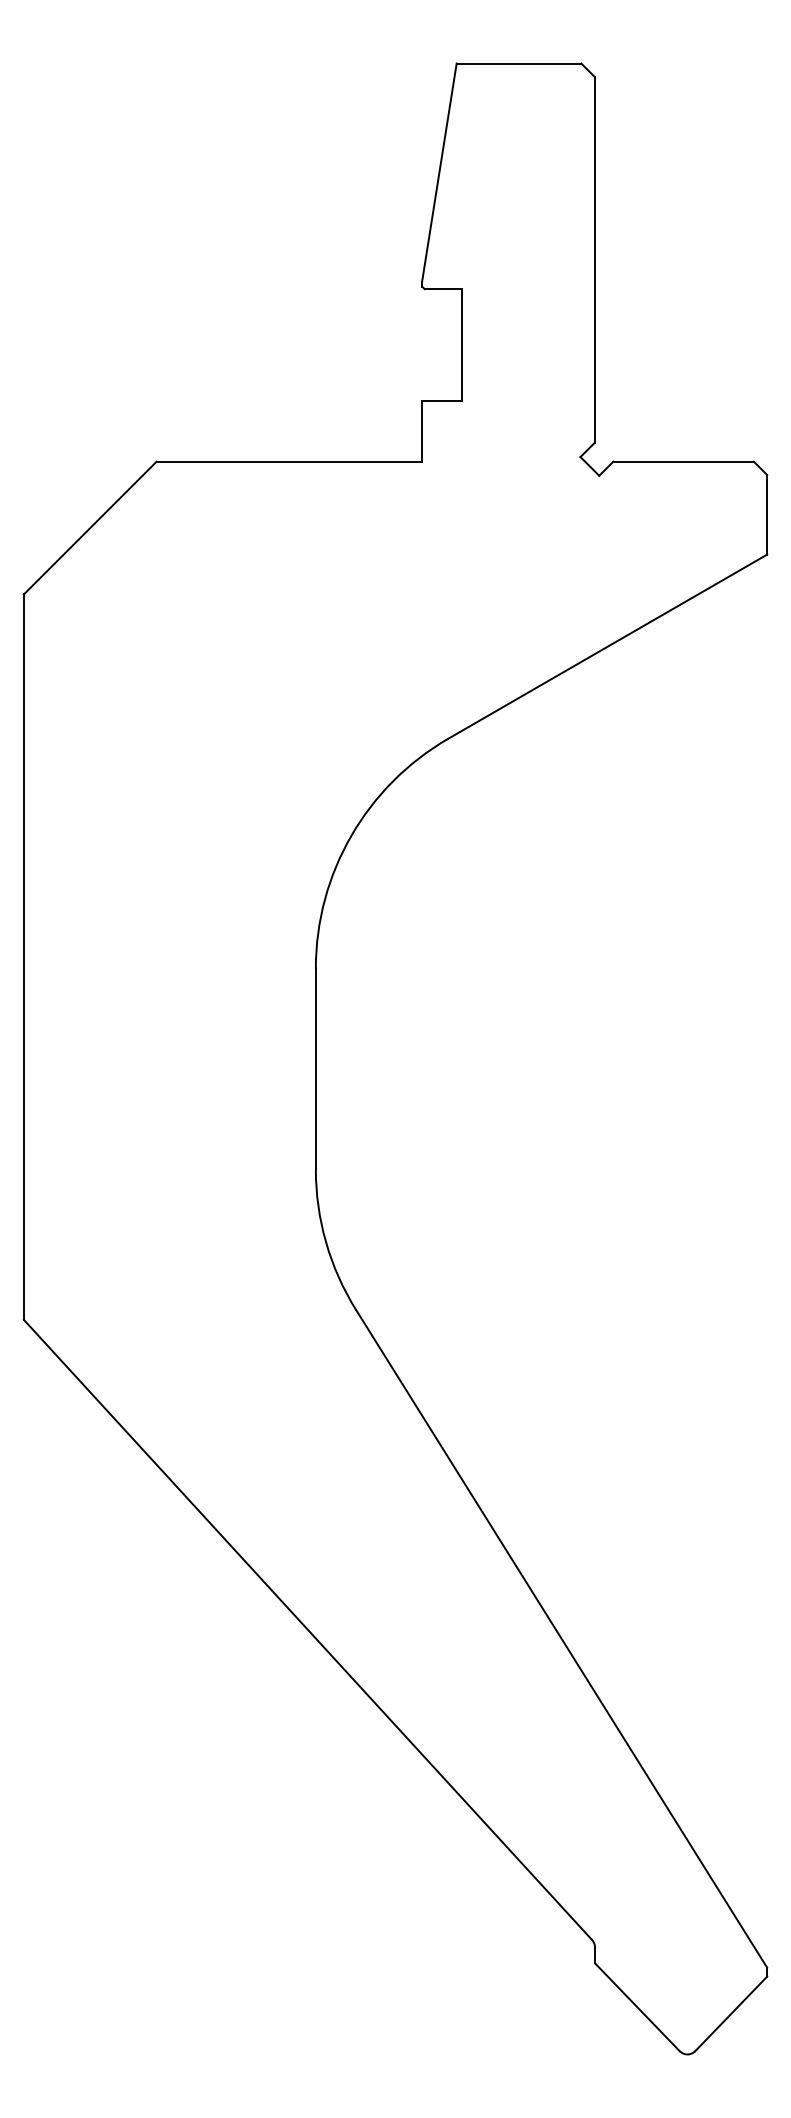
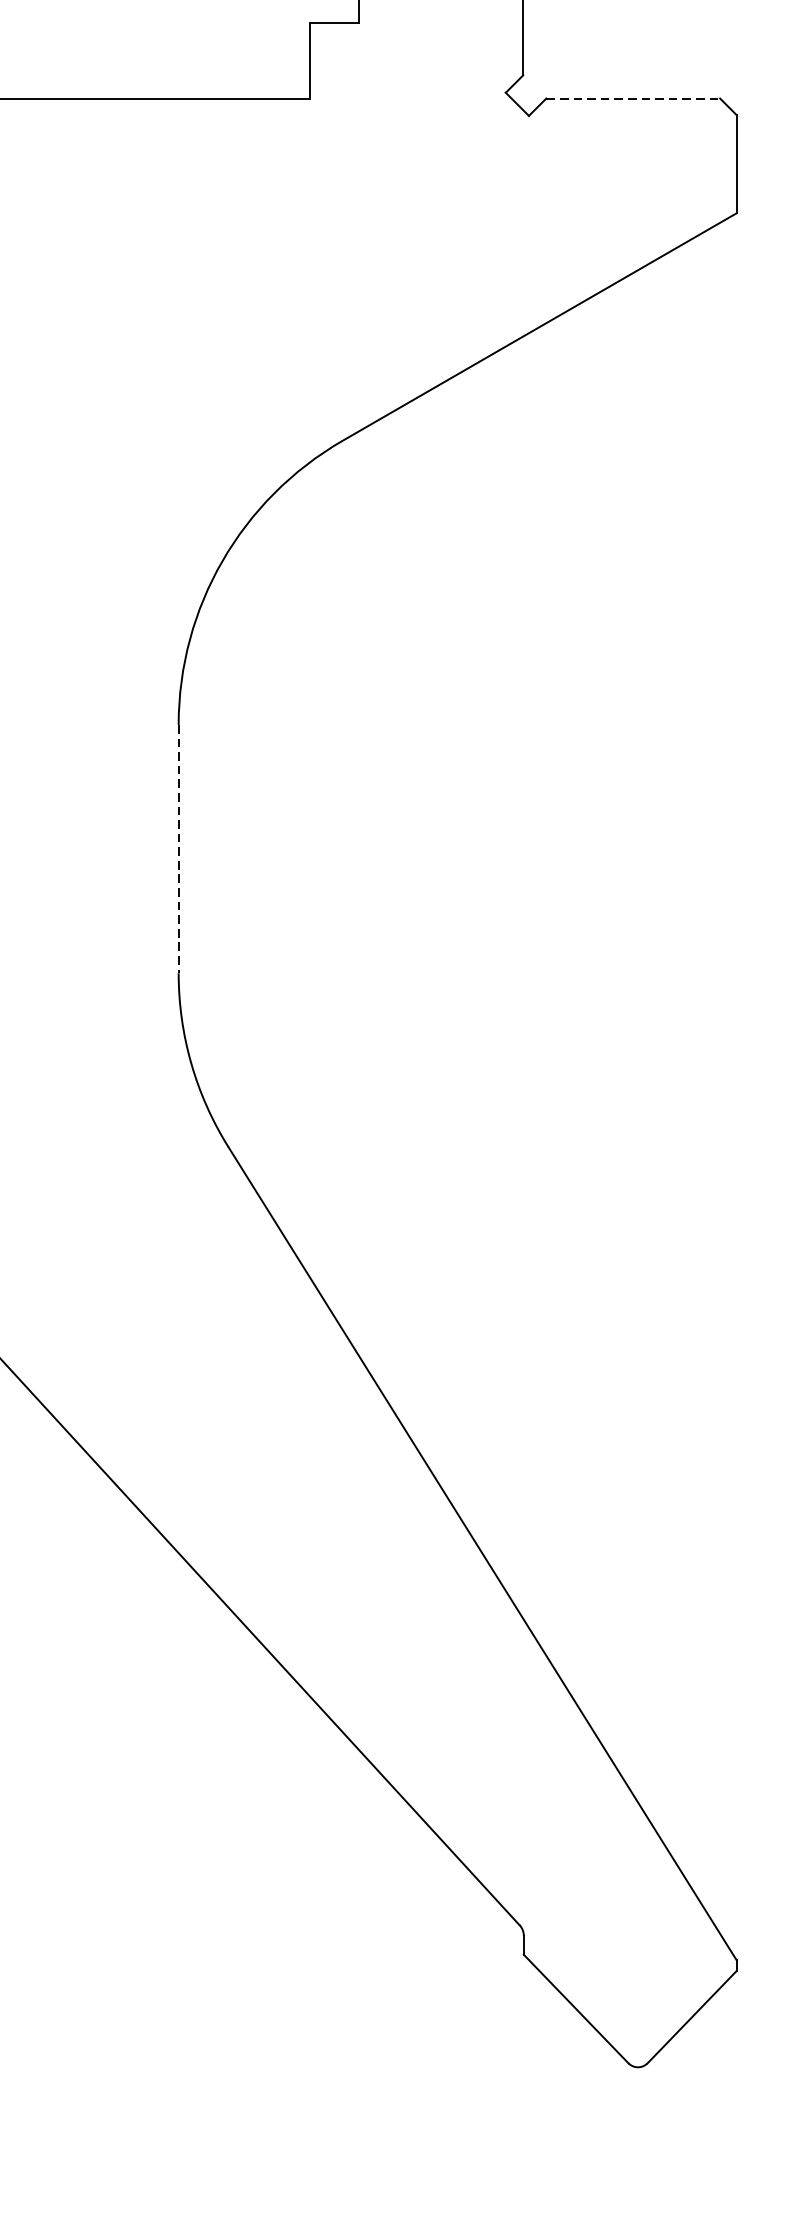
line: (684, 461) -> (634, 98), solid -> dashed
line: (315, 1069) -> (178, 849), solid -> dashed

